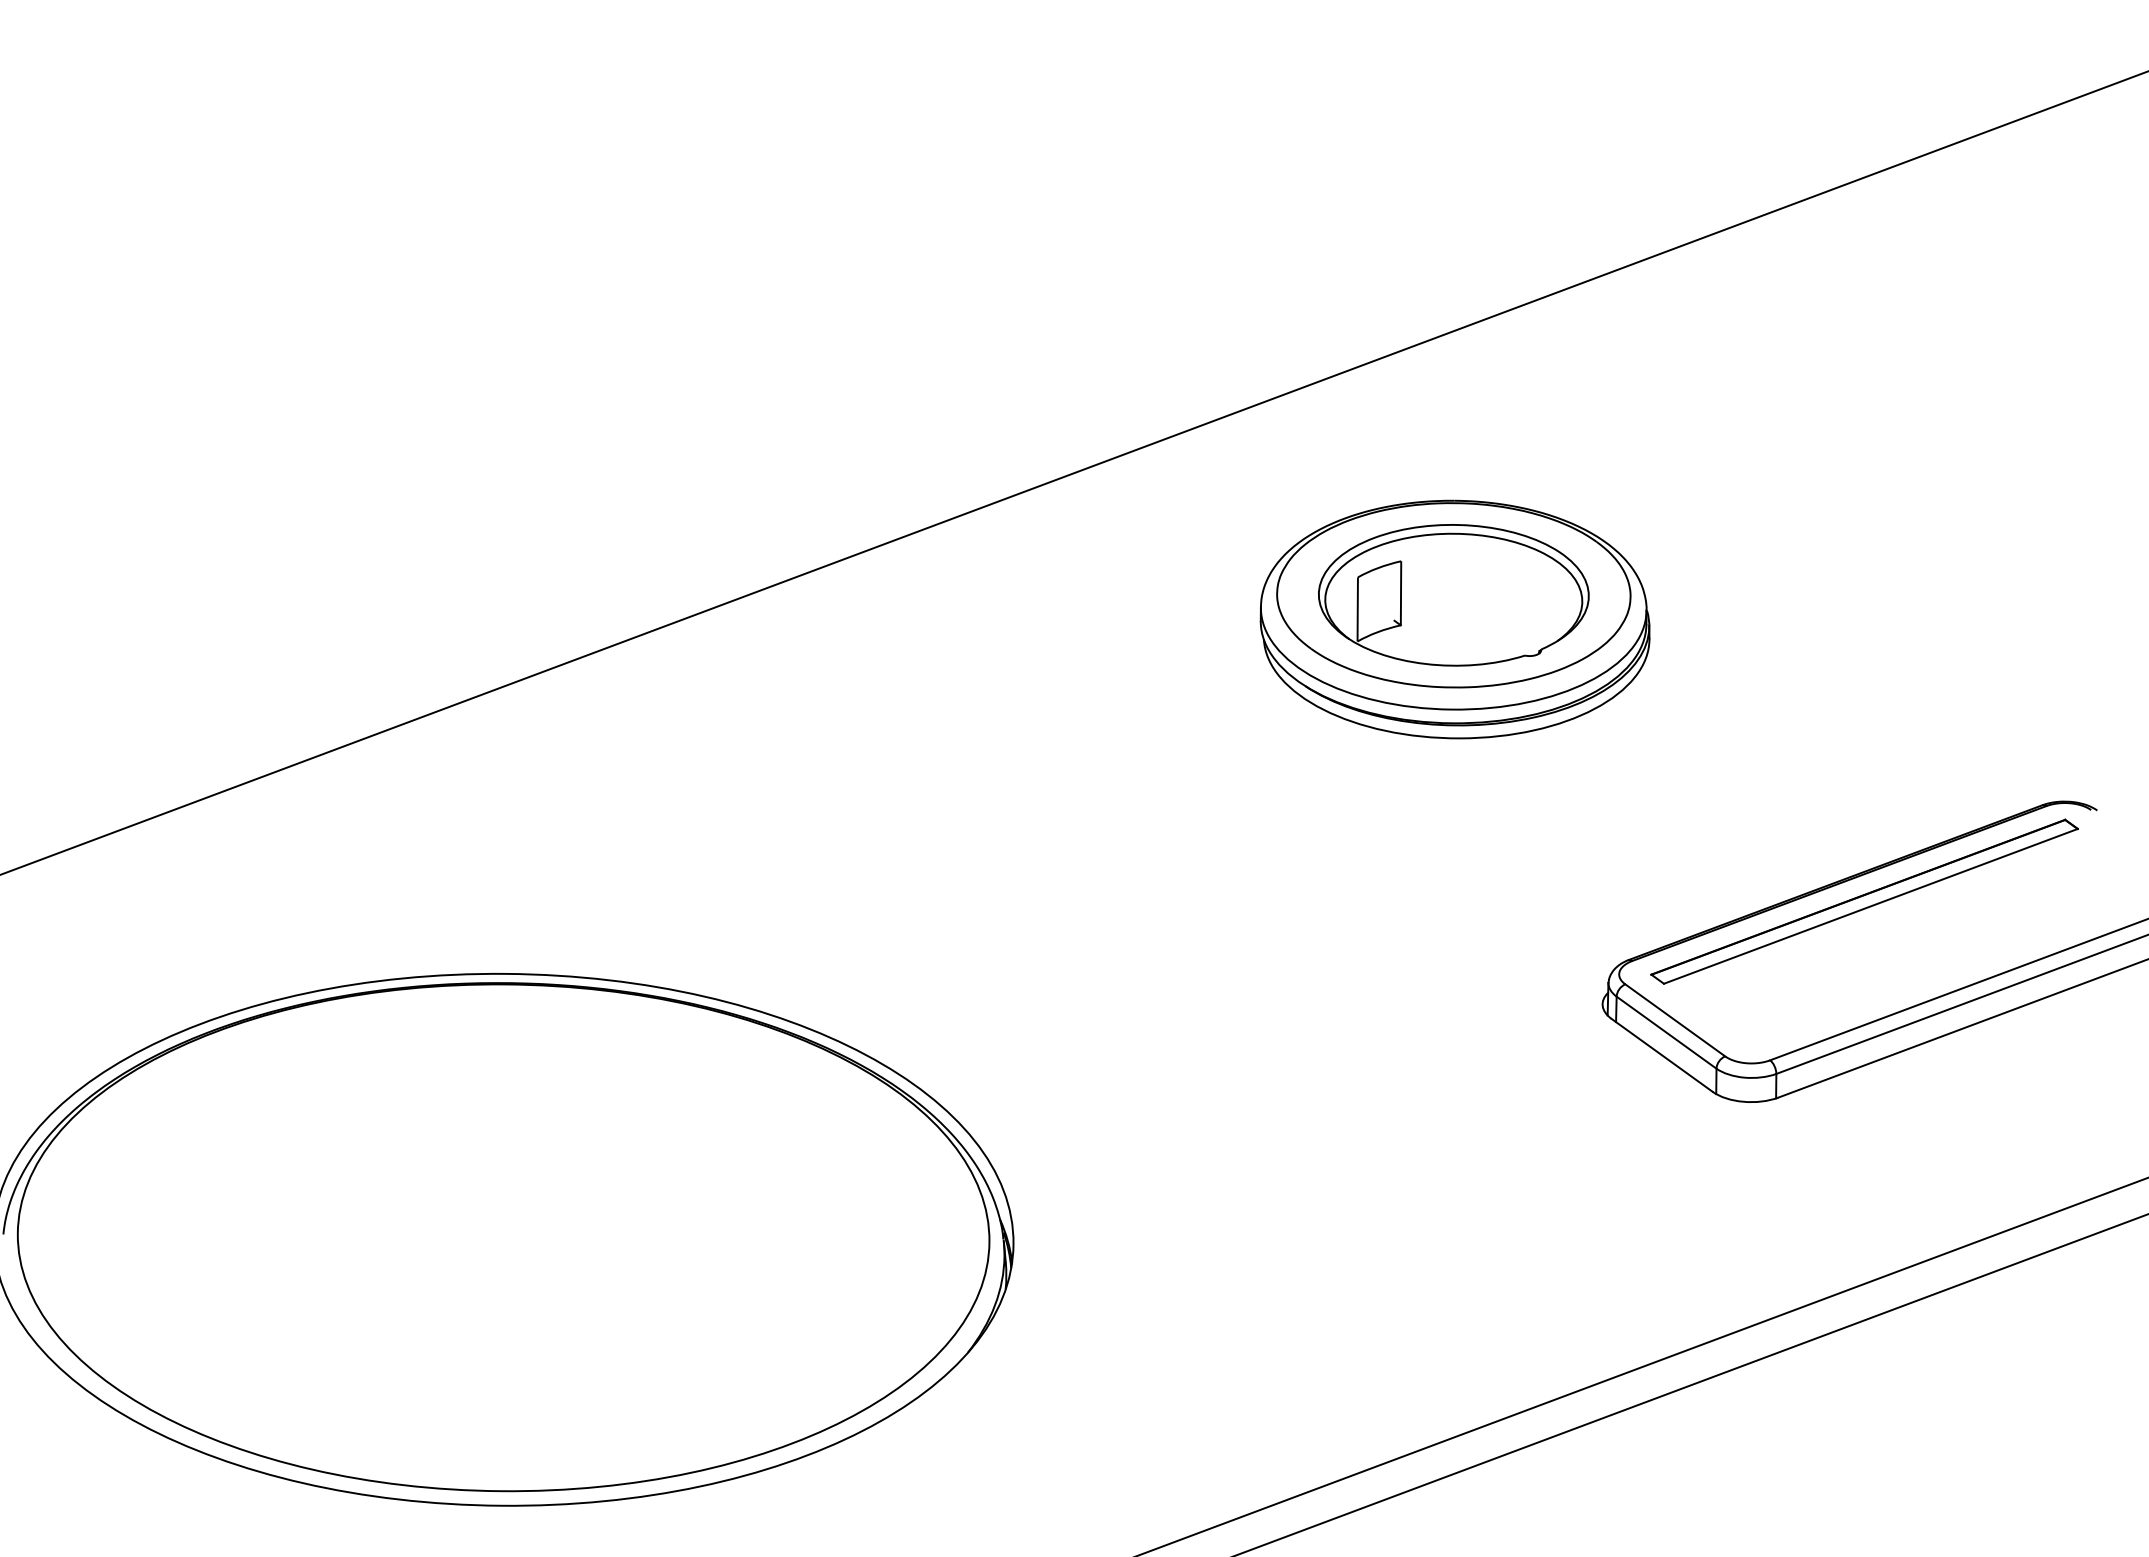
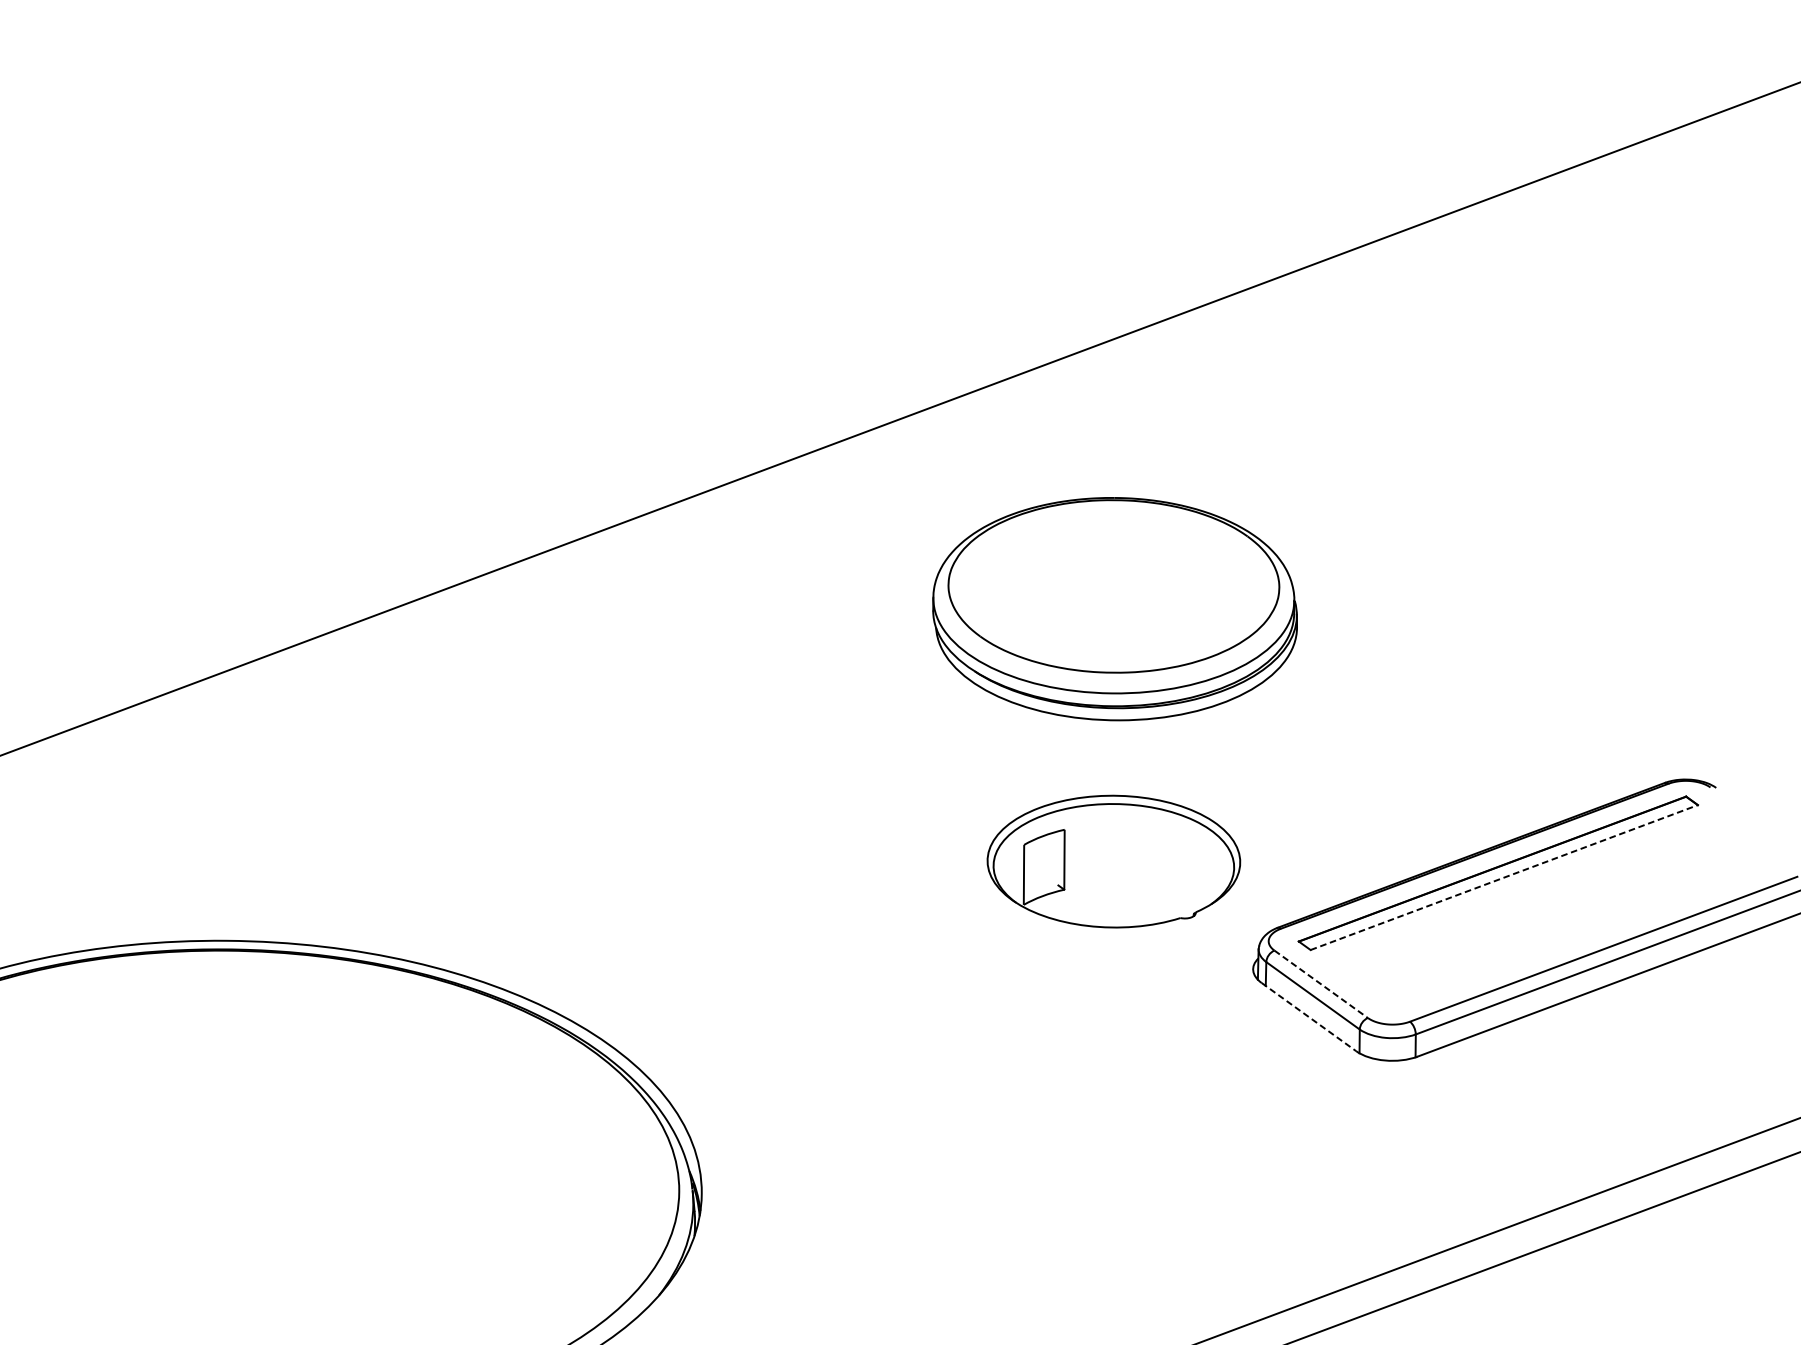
part: (1453, 595) -> (1113, 861), moved
line: (1870, 906) -> (1503, 877), solid -> dashed
line: (1675, 1020) -> (1321, 984), solid -> dashed
line: (1662, 1055) -> (1309, 1017), solid -> dashed

